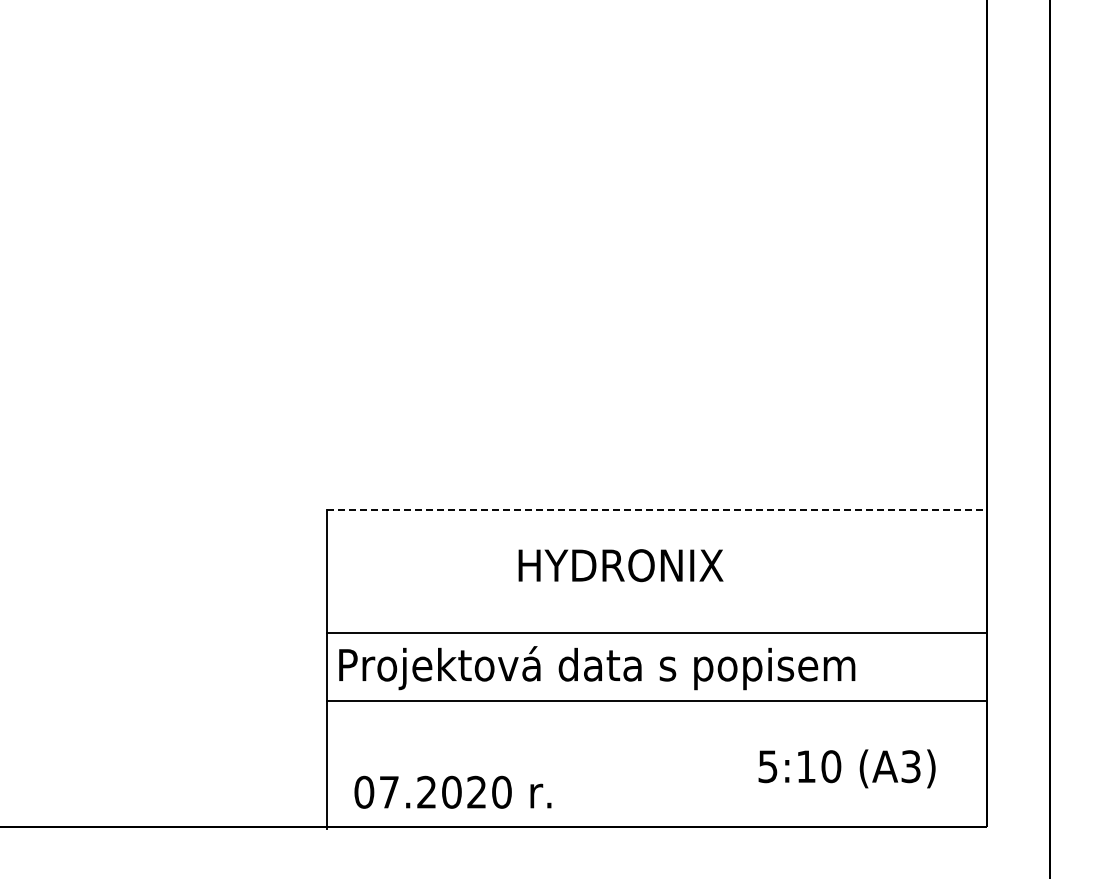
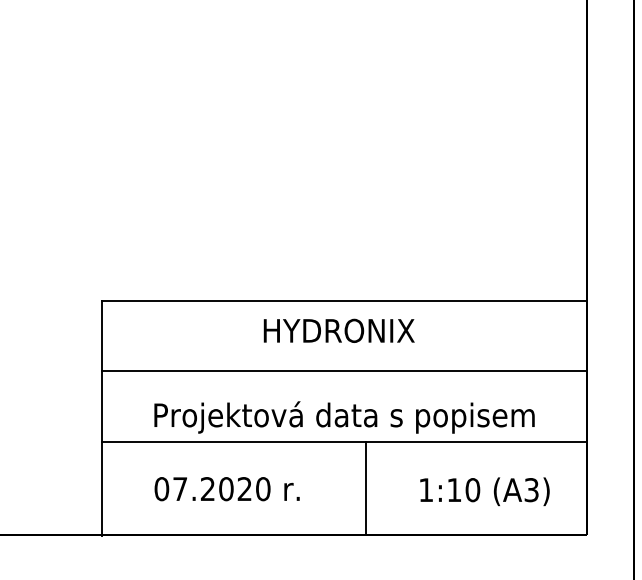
line: (656, 509) -> (344, 300), dashed -> solid
text: (620, 565) -> (338, 330), moved
line: (656, 633) -> (344, 371), moved
text: (597, 668) -> (344, 417), moved
line: (686, 764) -> (366, 488), added
text: (767, 766) -> (425, 490), 5:10 -> 1:10
text: (452, 791) -> (226, 488), moved

